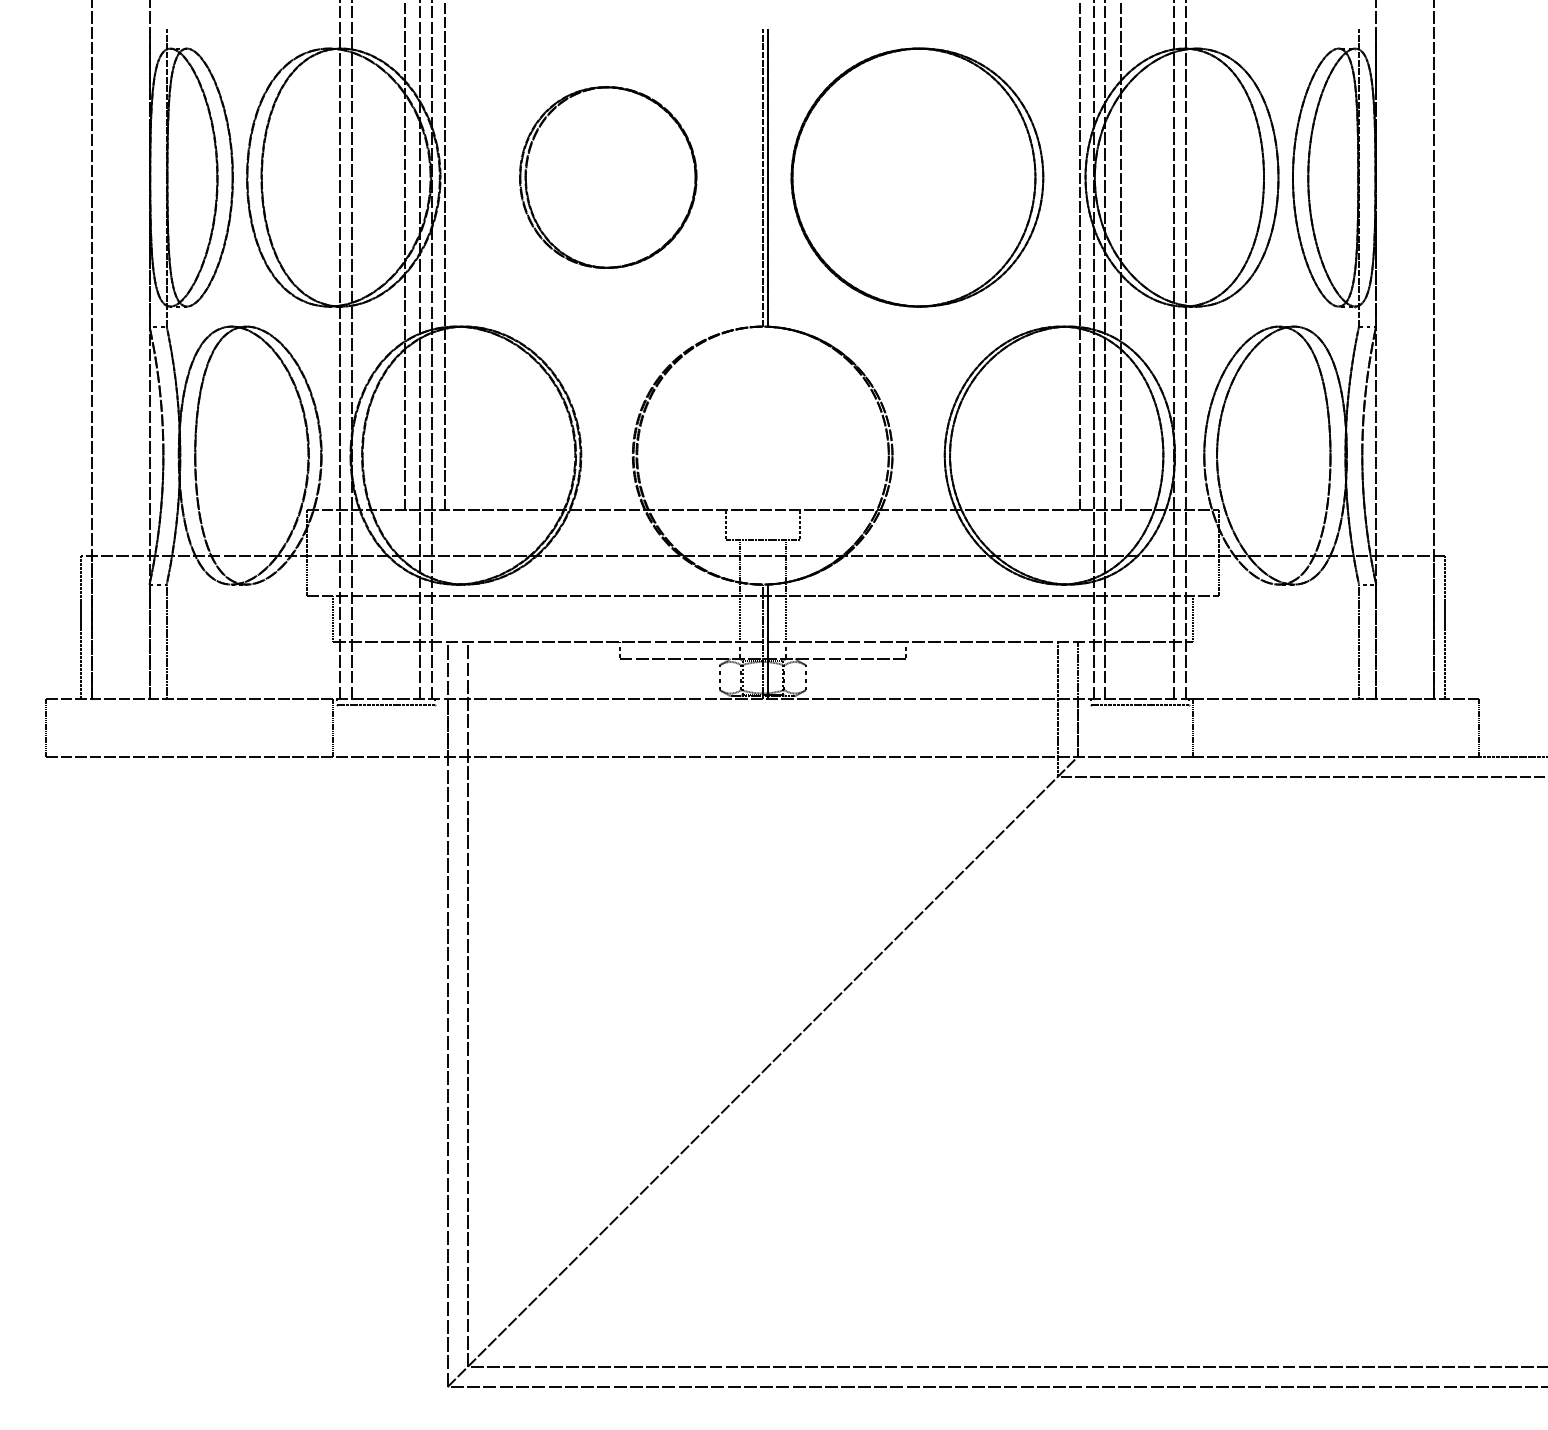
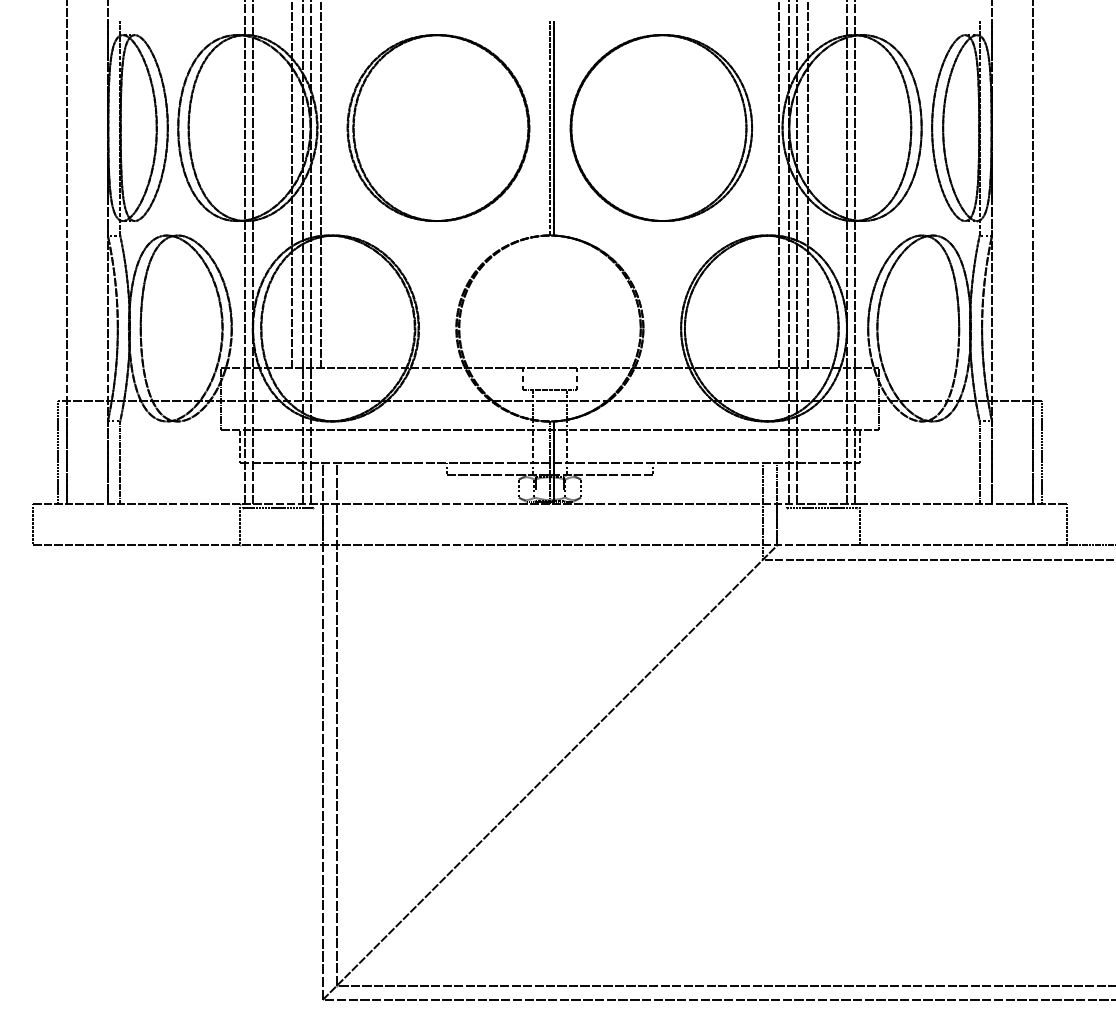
part: (608, 176) -> (438, 127), size x1.43

